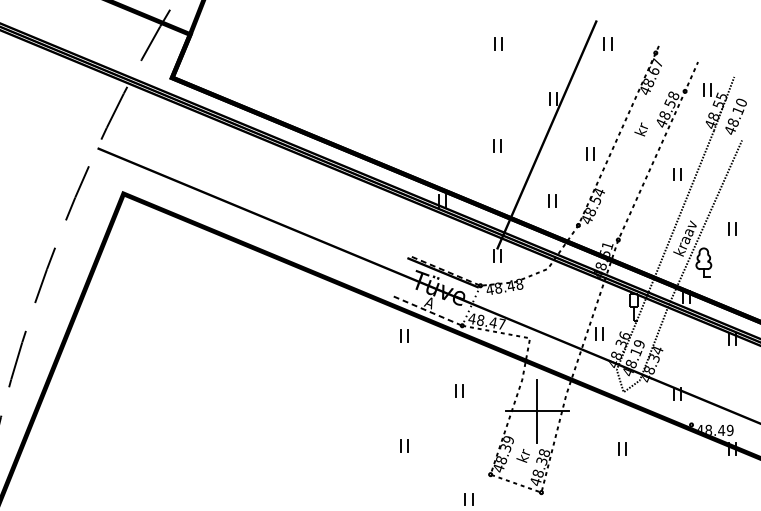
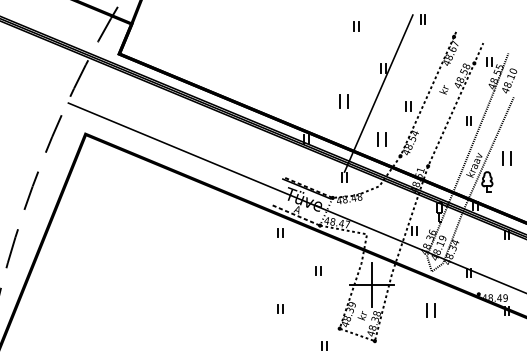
part: (498, 43) -> (356, 26), moved
part: (607, 43) -> (422, 19), moved
part: (497, 146) -> (344, 101), size x1.6
part: (552, 201) -> (382, 139), size x1.6
part: (731, 228) -> (506, 158), size x1.6
part: (621, 448) -> (430, 310), size x1.6

